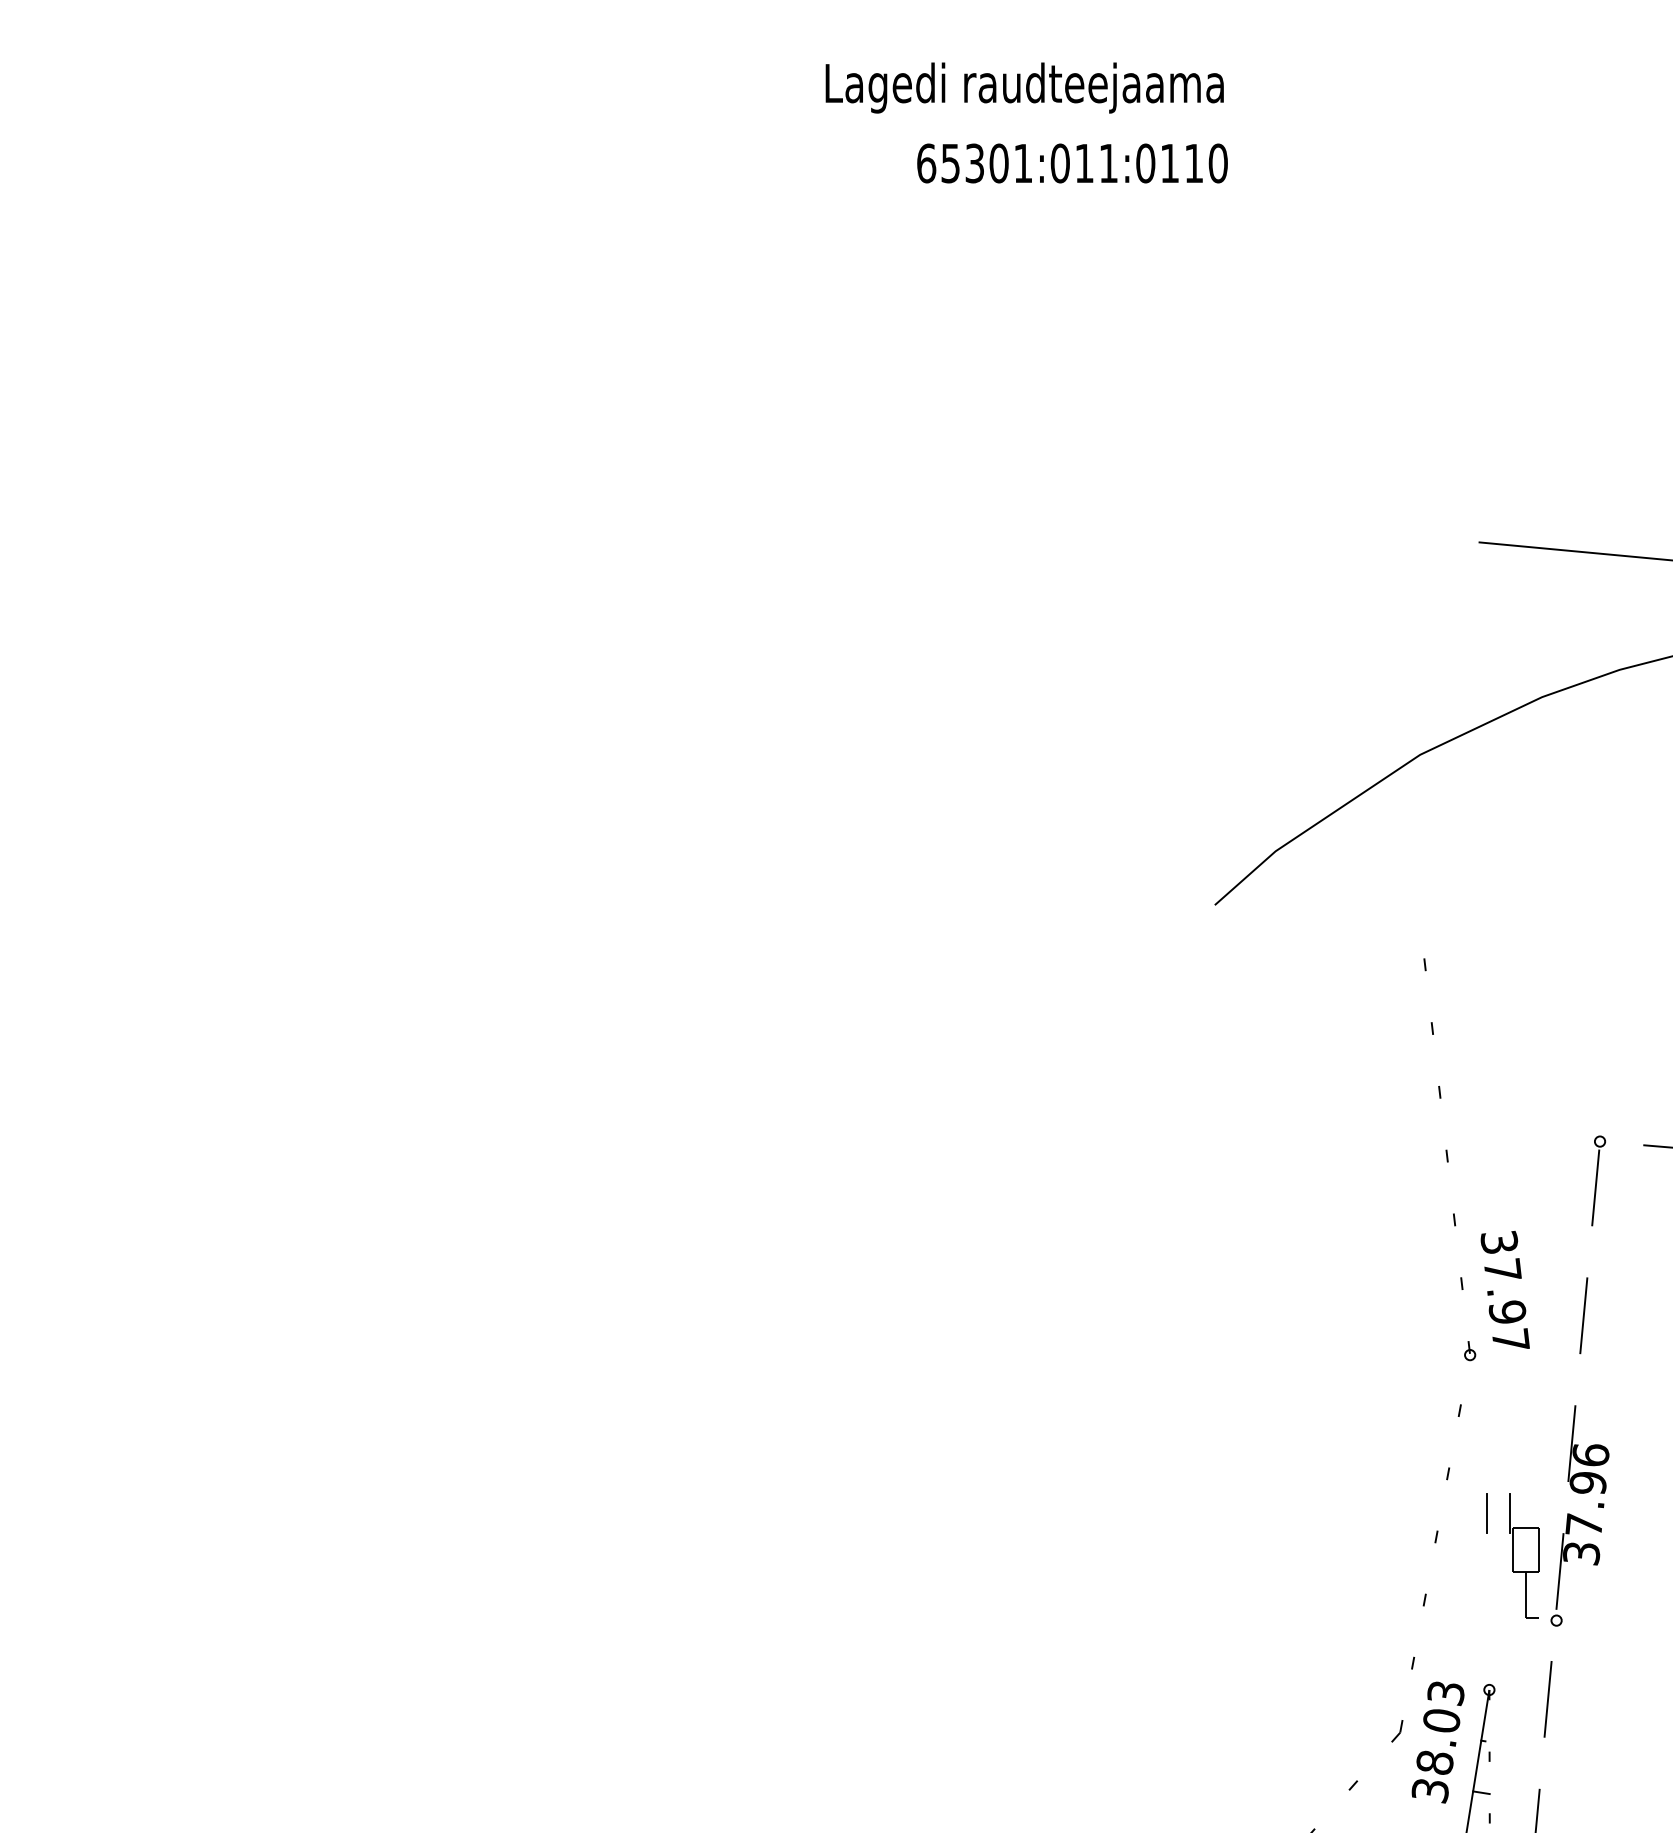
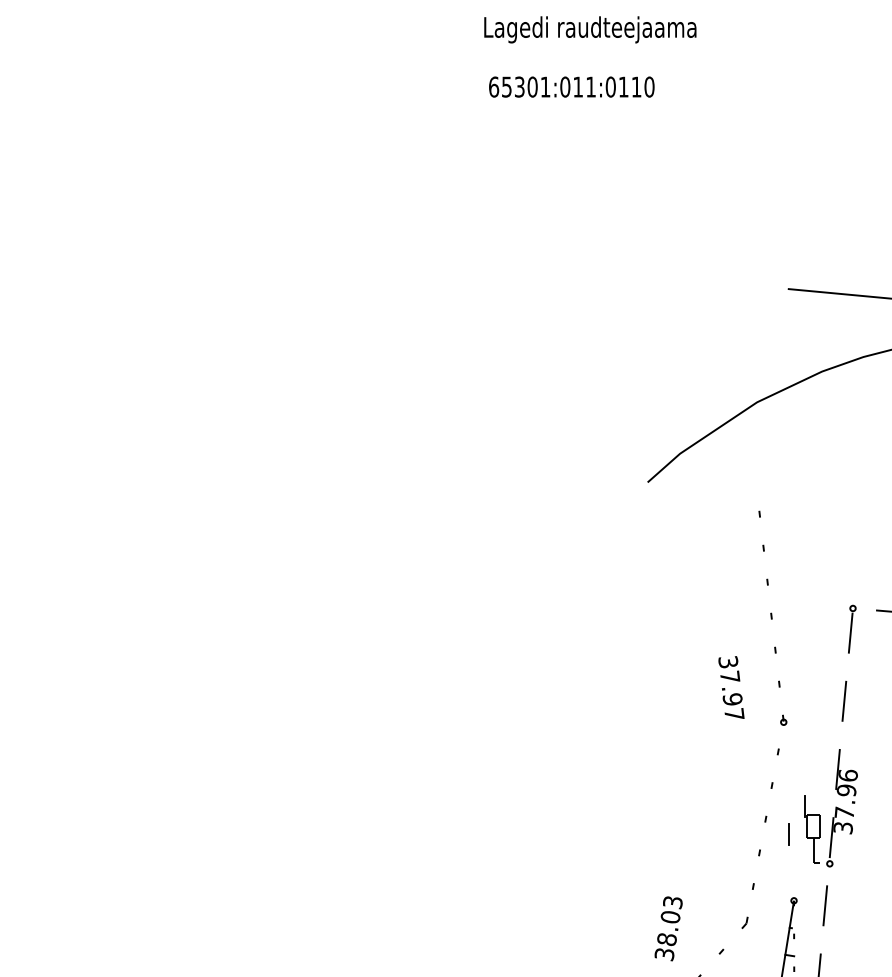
text: (1025, 87) -> (590, 29), moved
text: (1505, 1289) -> (731, 687), moved
line: (1486, 1513) -> (788, 834), moved
text: (1437, 1741) -> (668, 928), moved

